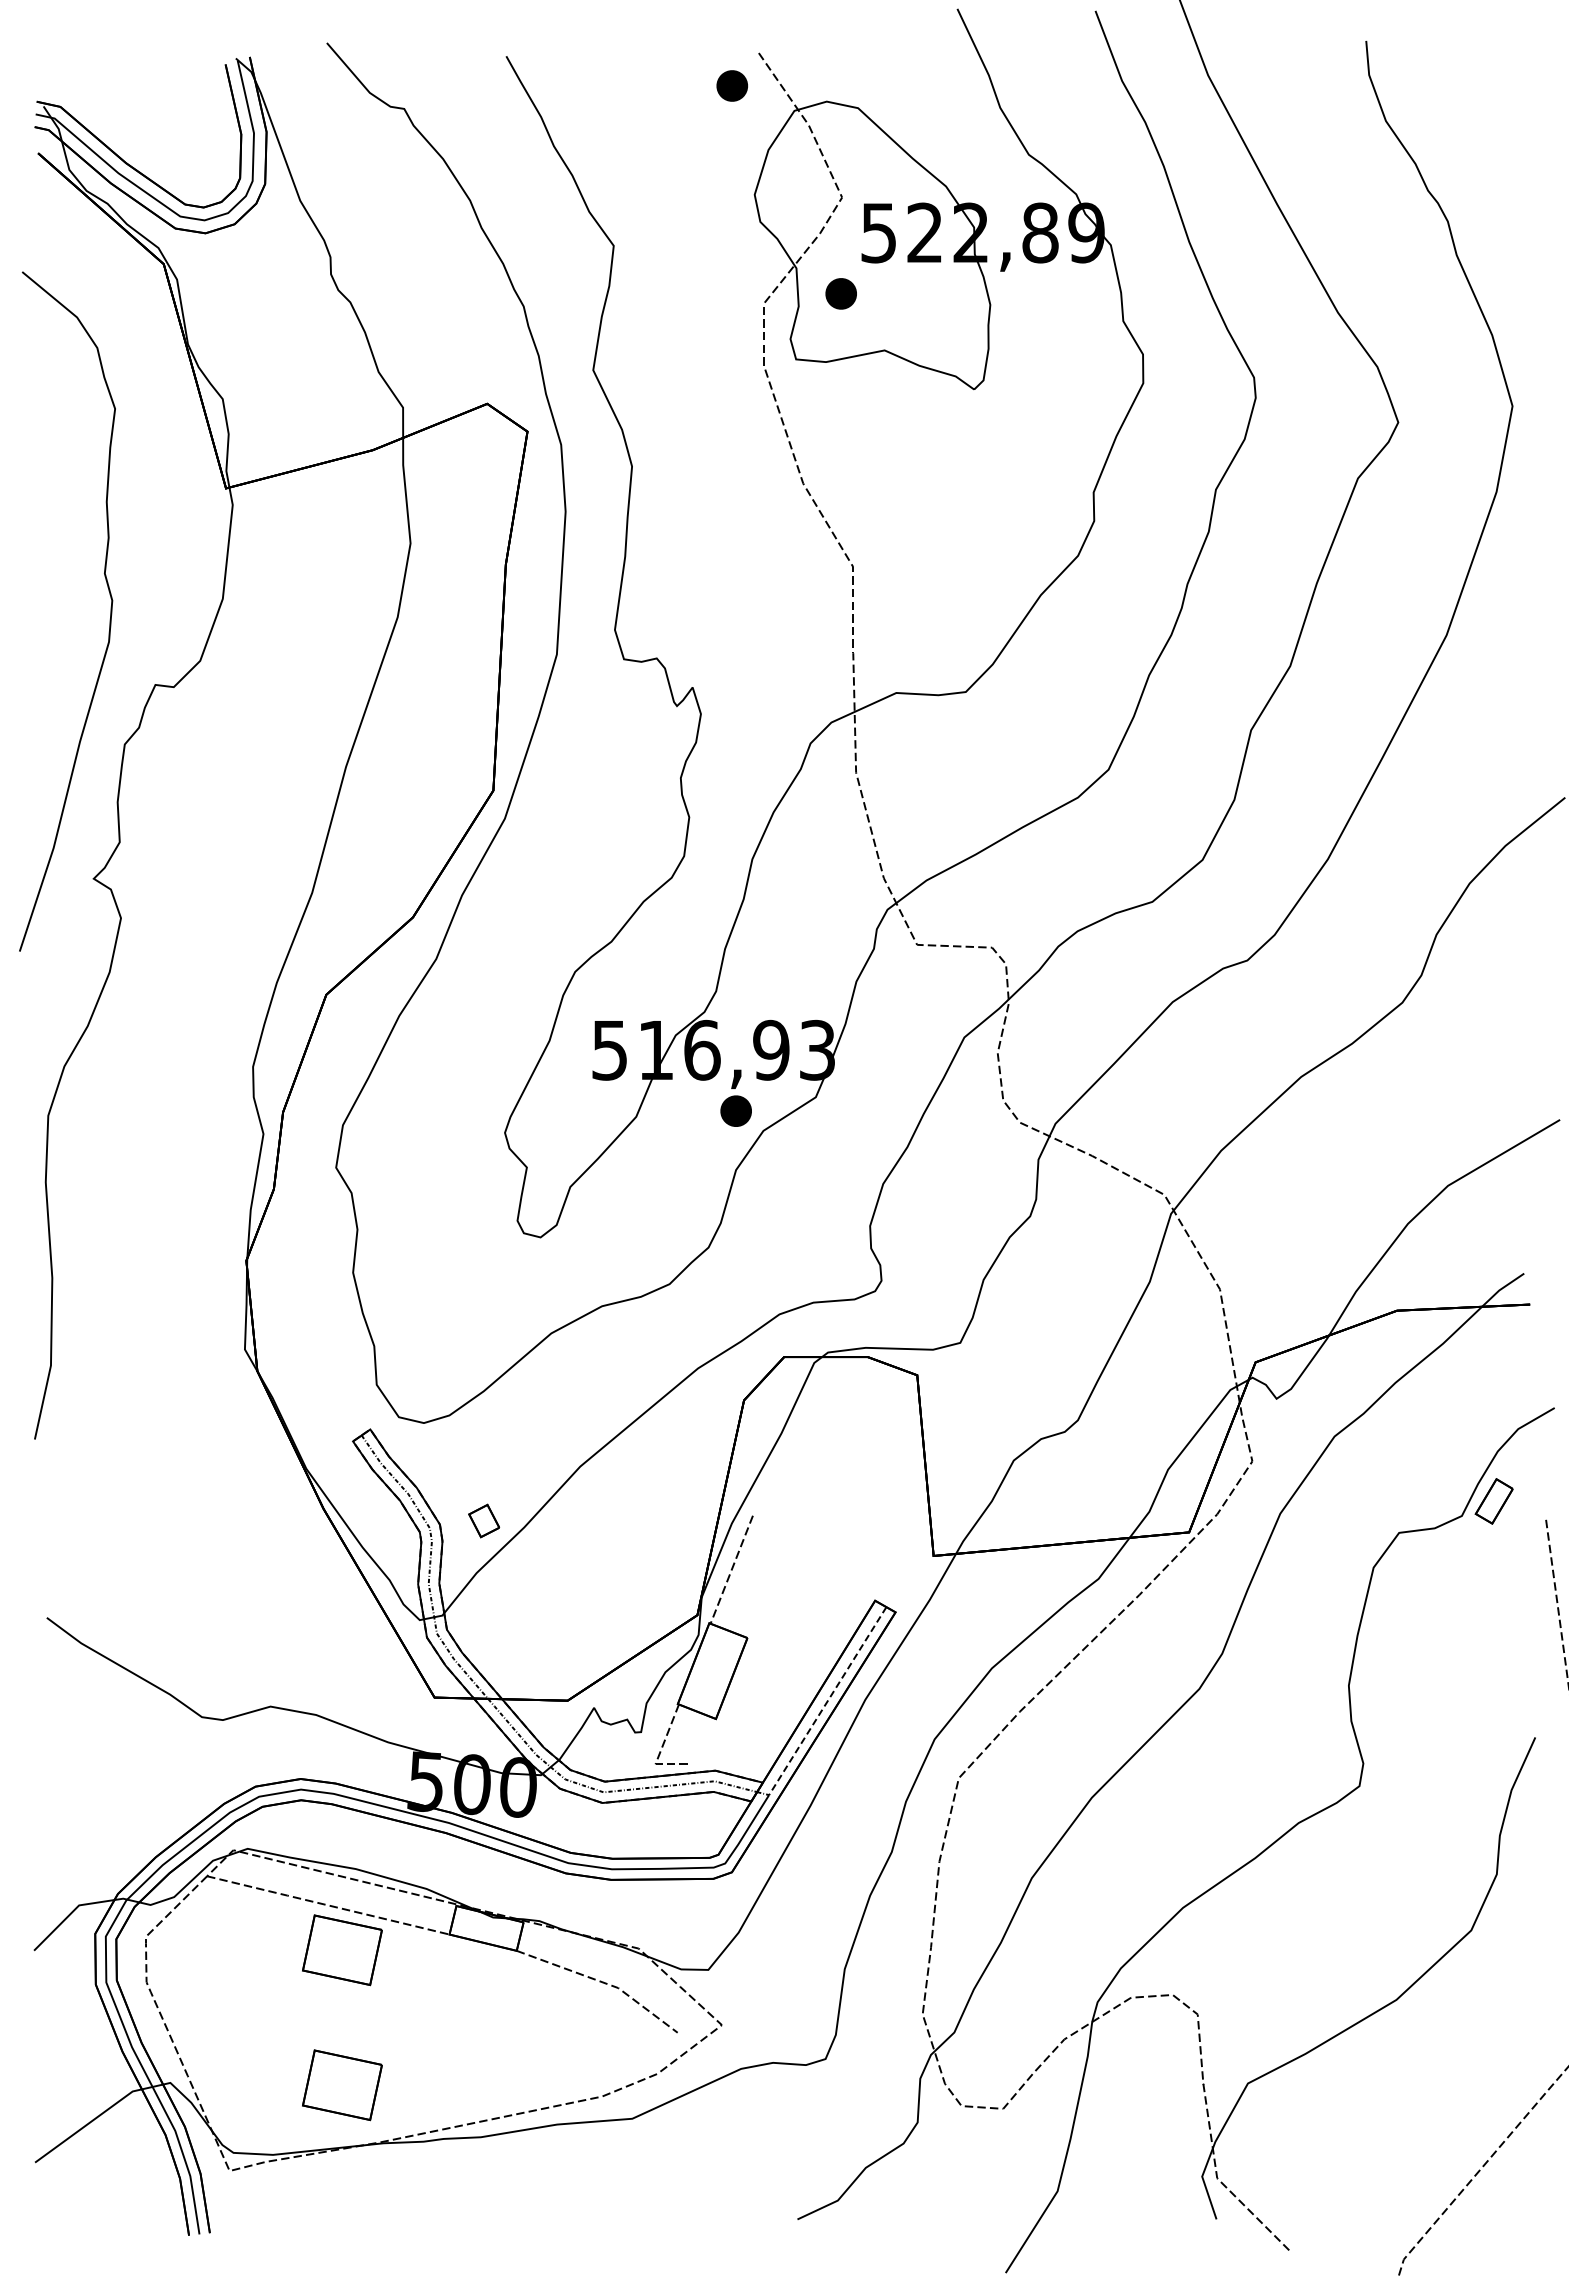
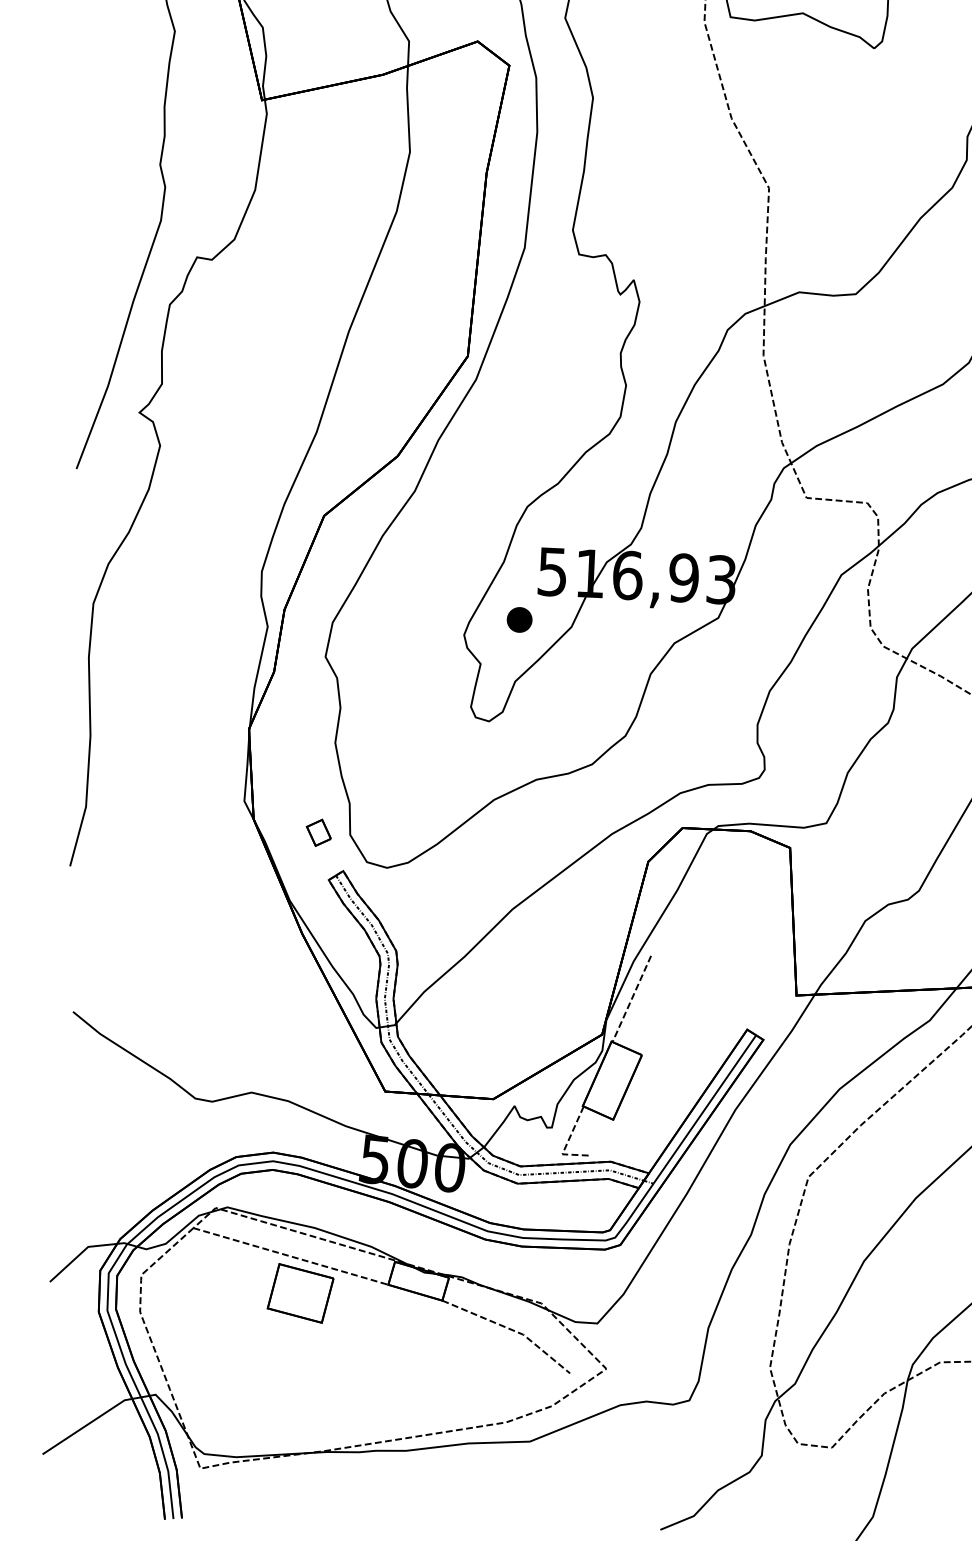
part: (735, 1110) -> (519, 619), moved
part: (484, 1520) -> (319, 832), moved
line: (827, 1701) -> (704, 1109), dashed -> solid
part: (342, 2085) -> (295, 1403), removed

